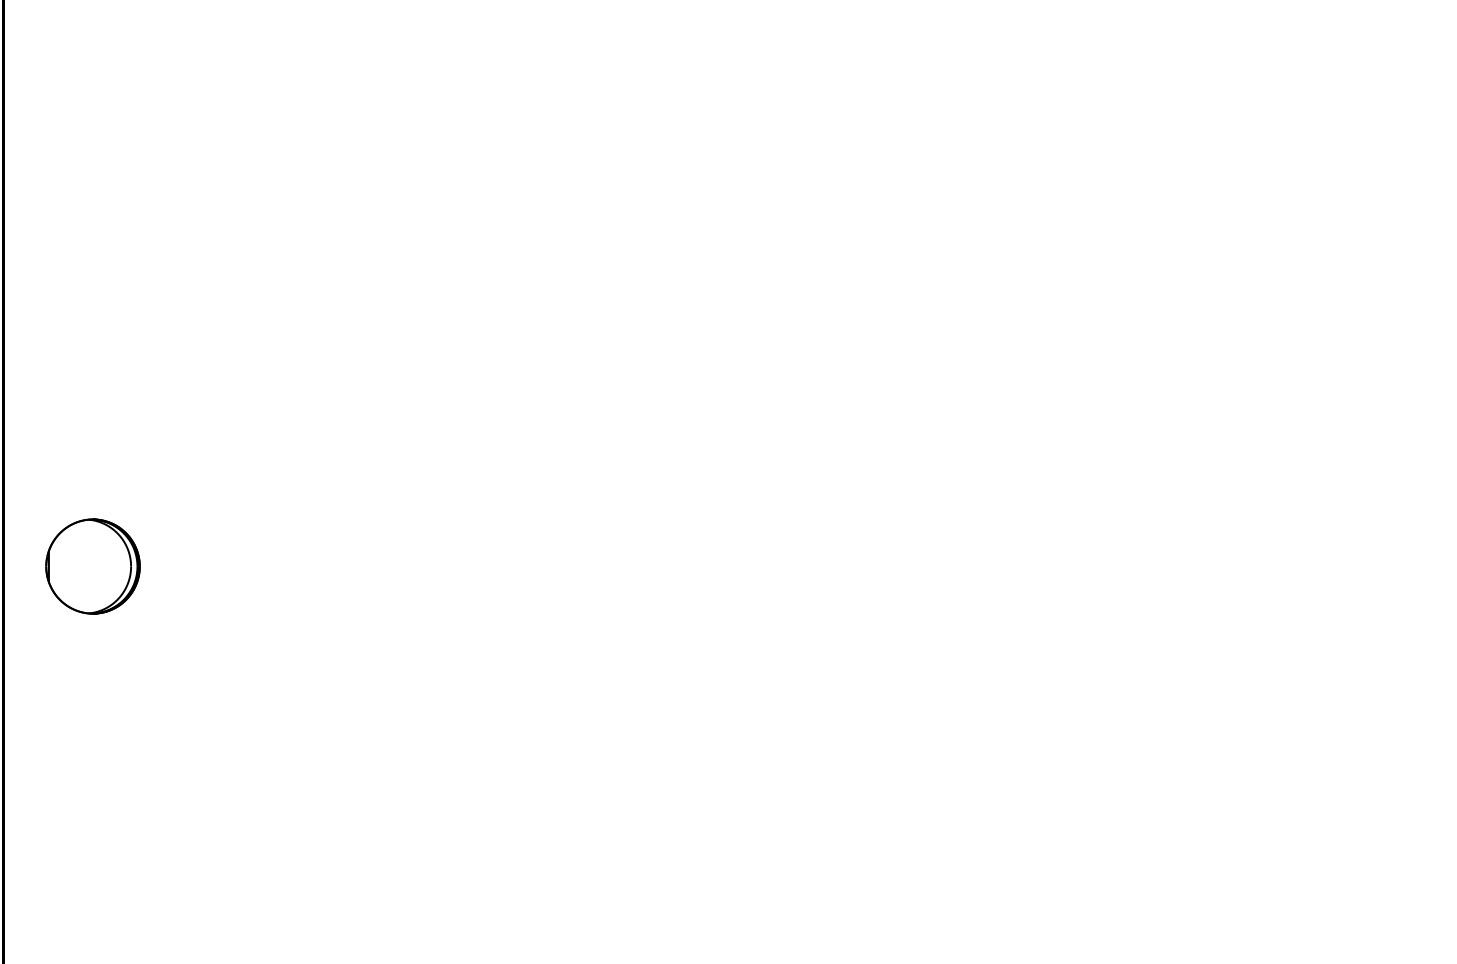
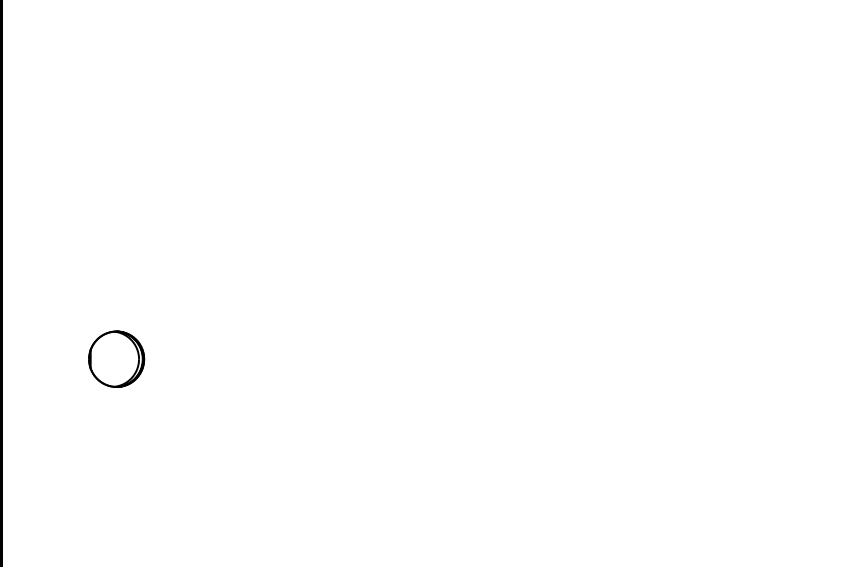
part: (92, 565) -> (116, 358), moved

